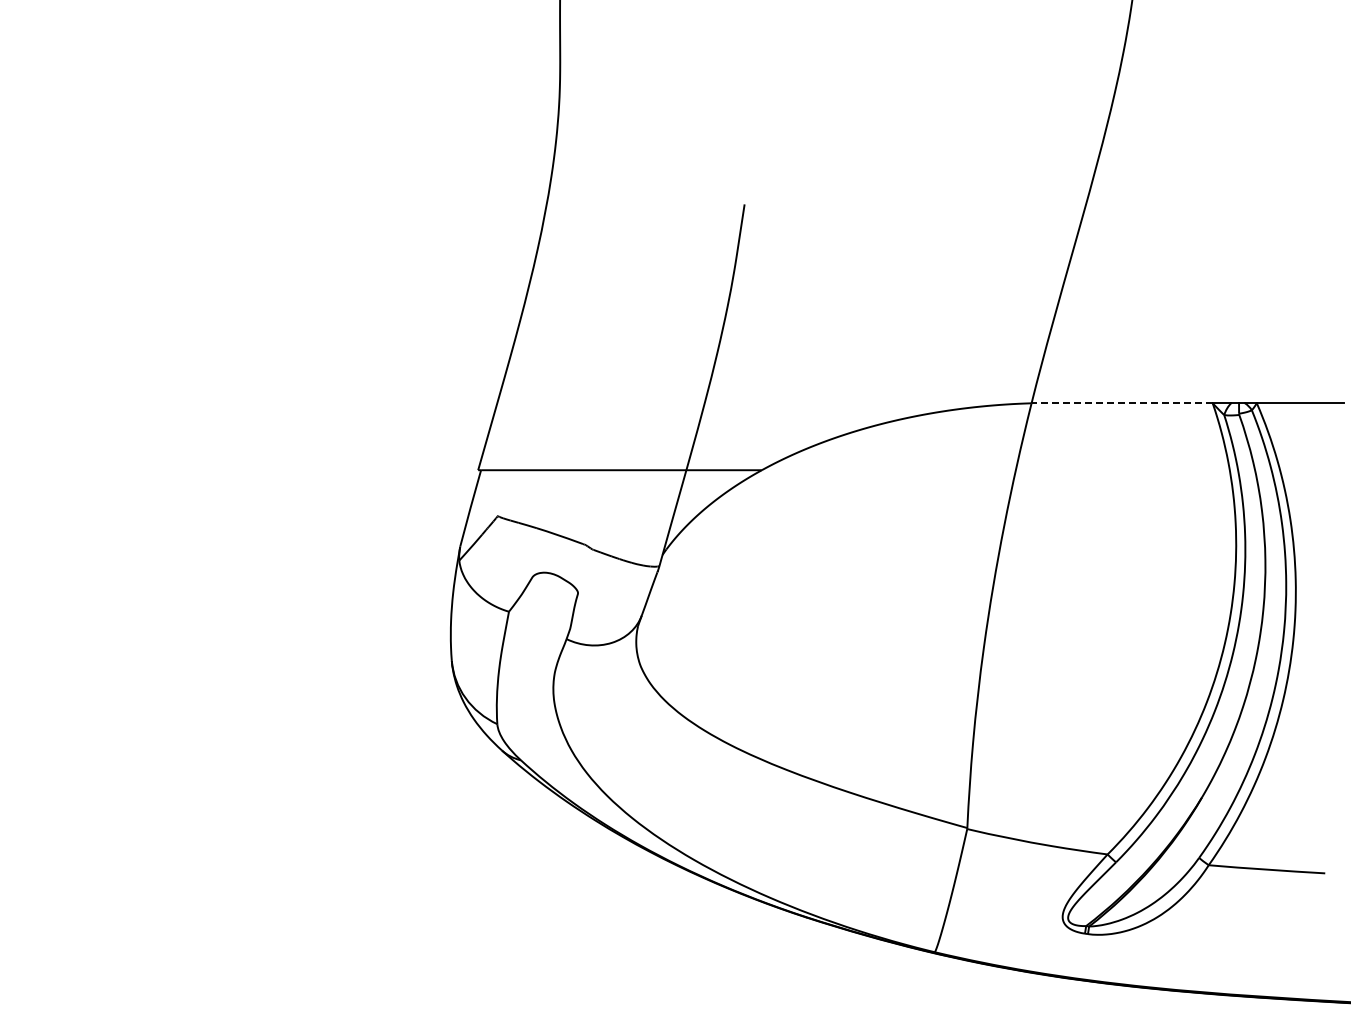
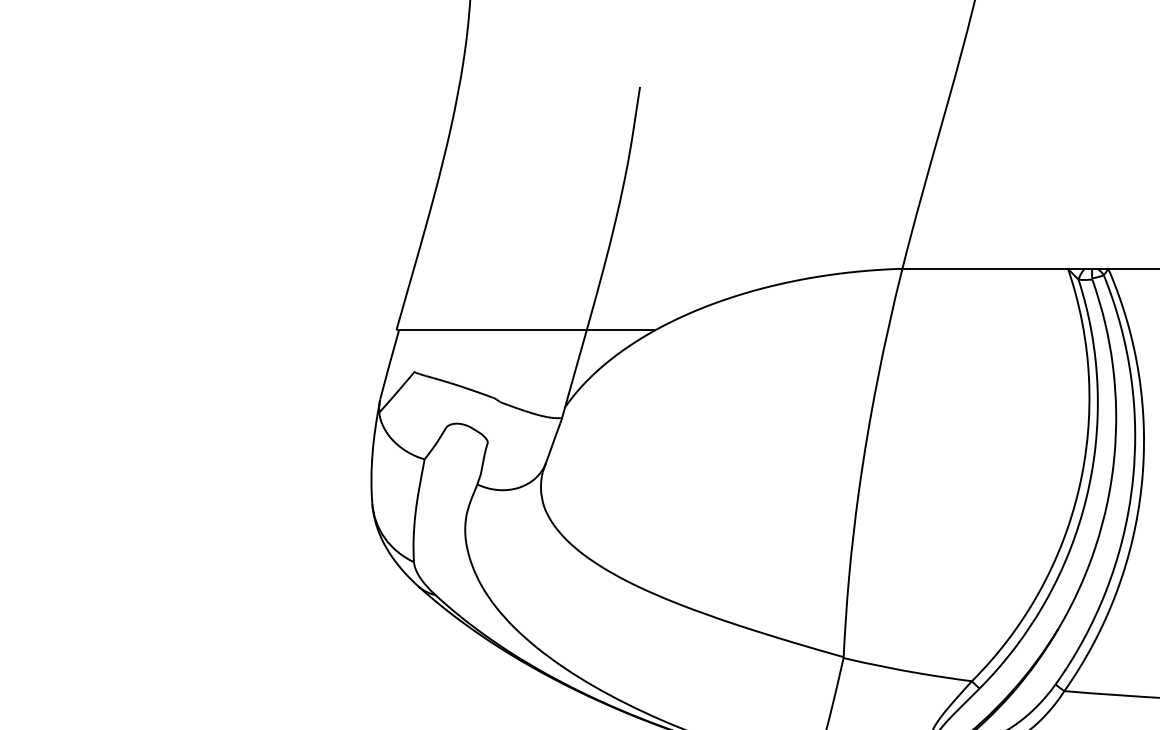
line: (1122, 403) -> (985, 268), dashed -> solid

